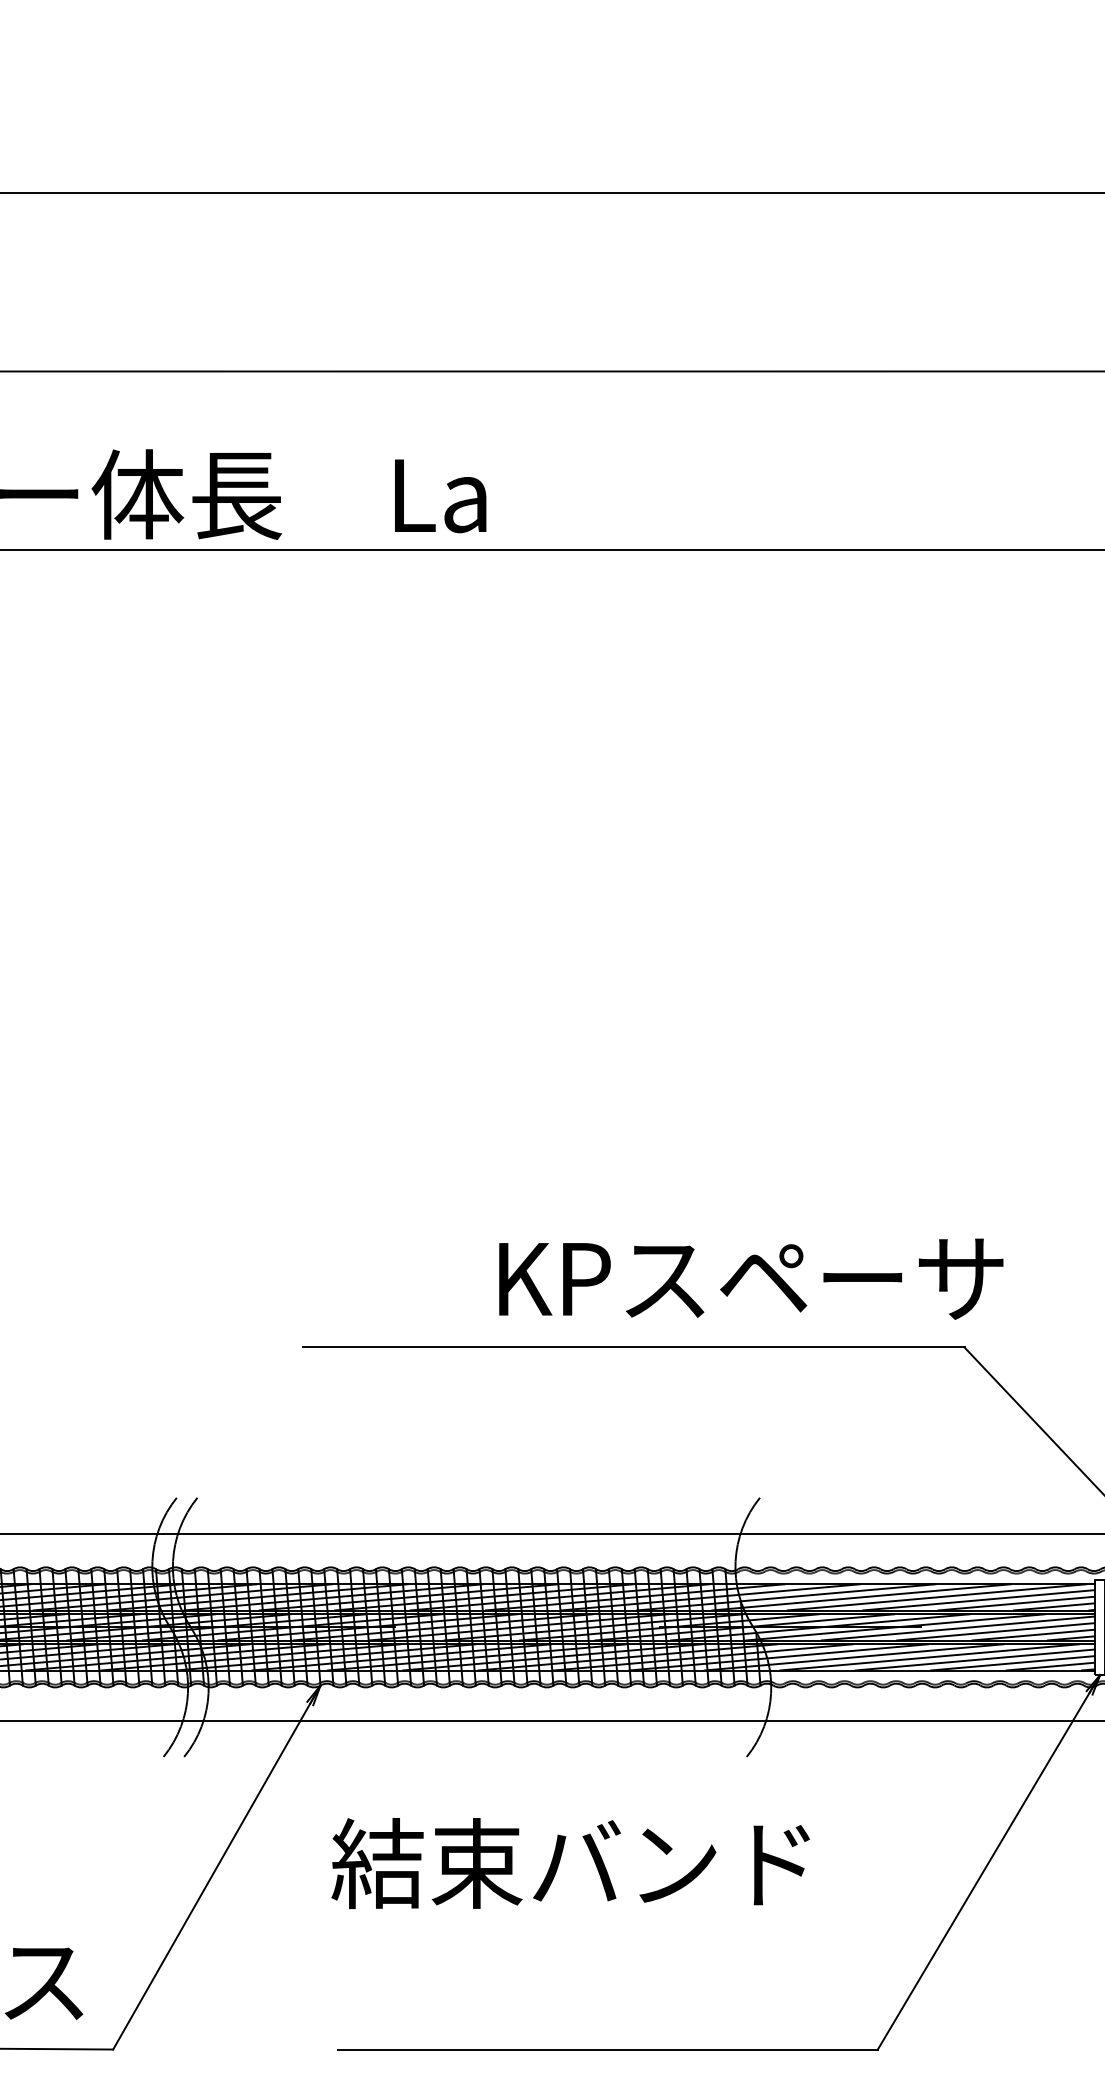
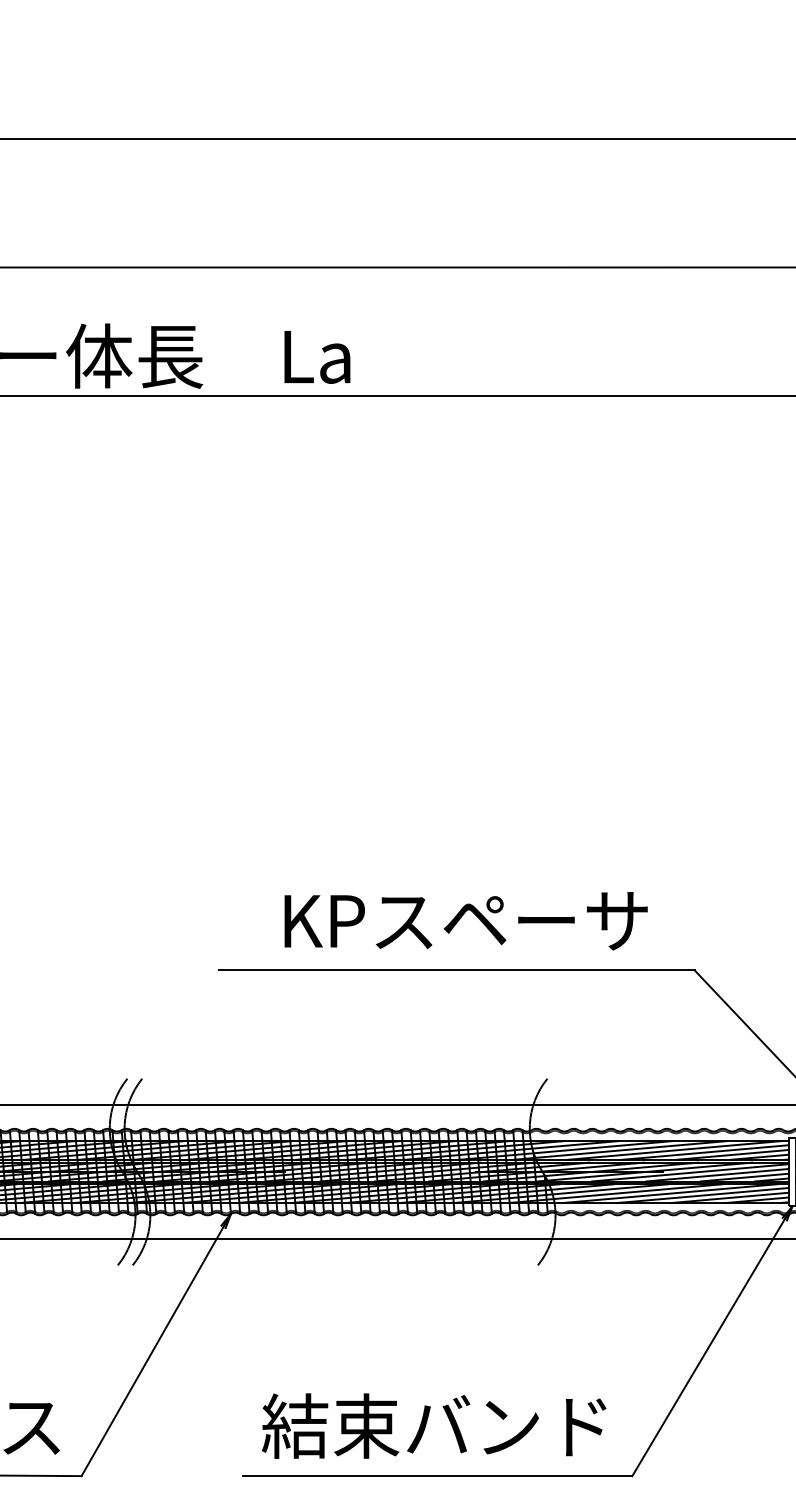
text: (750, 1279) -> (465, 921), moved
text: (569, 1862) -> (433, 1425), moved

